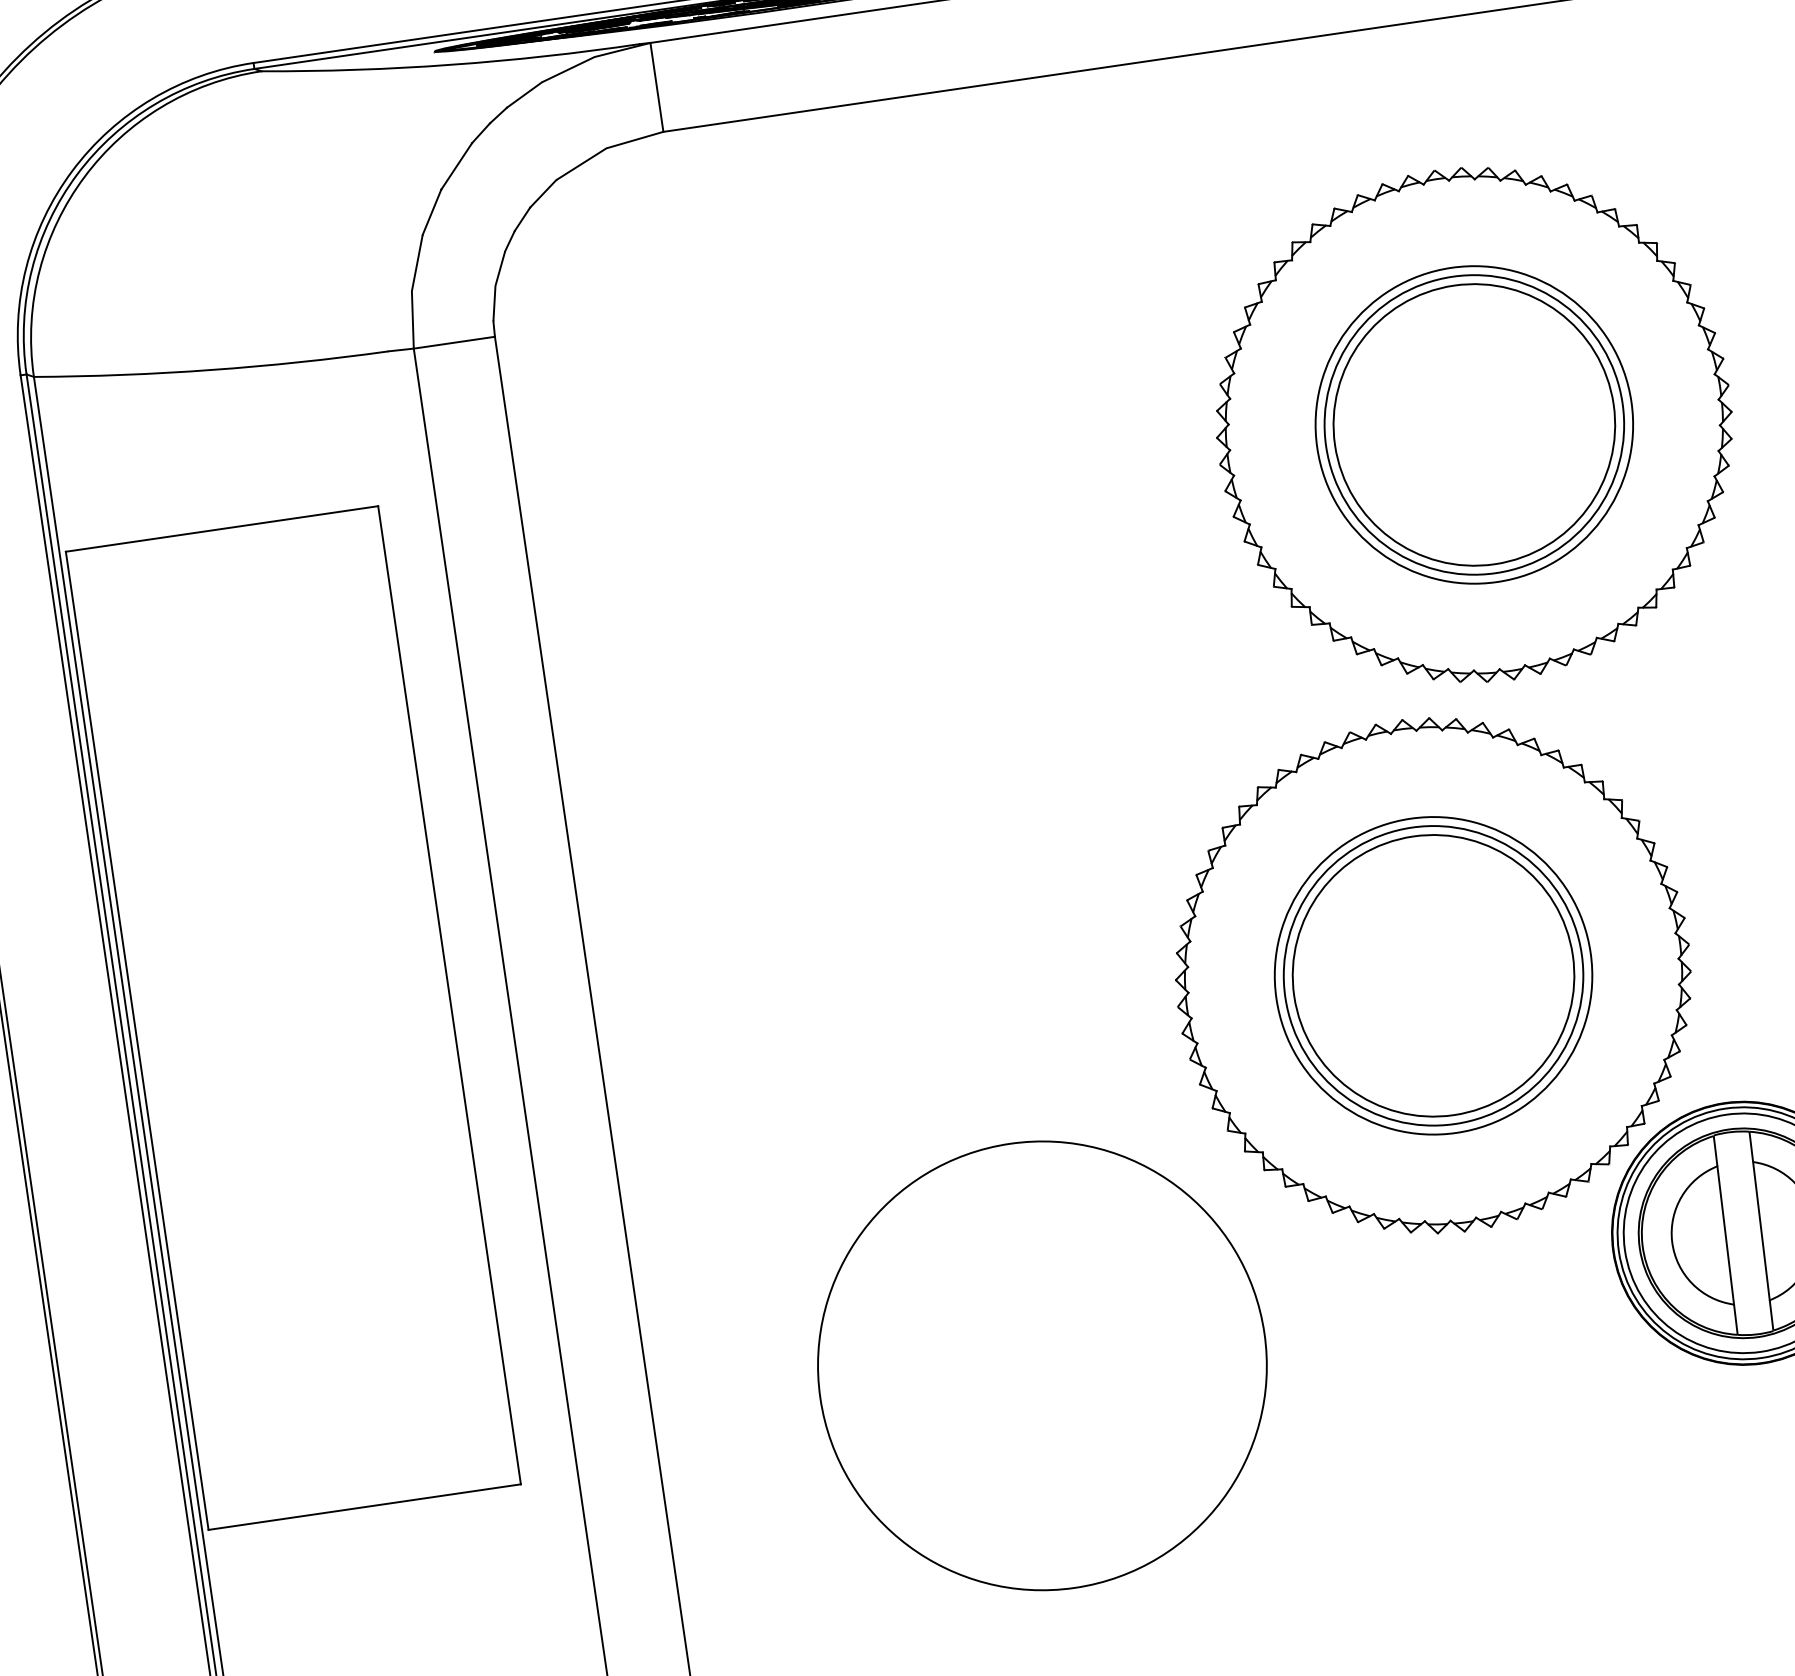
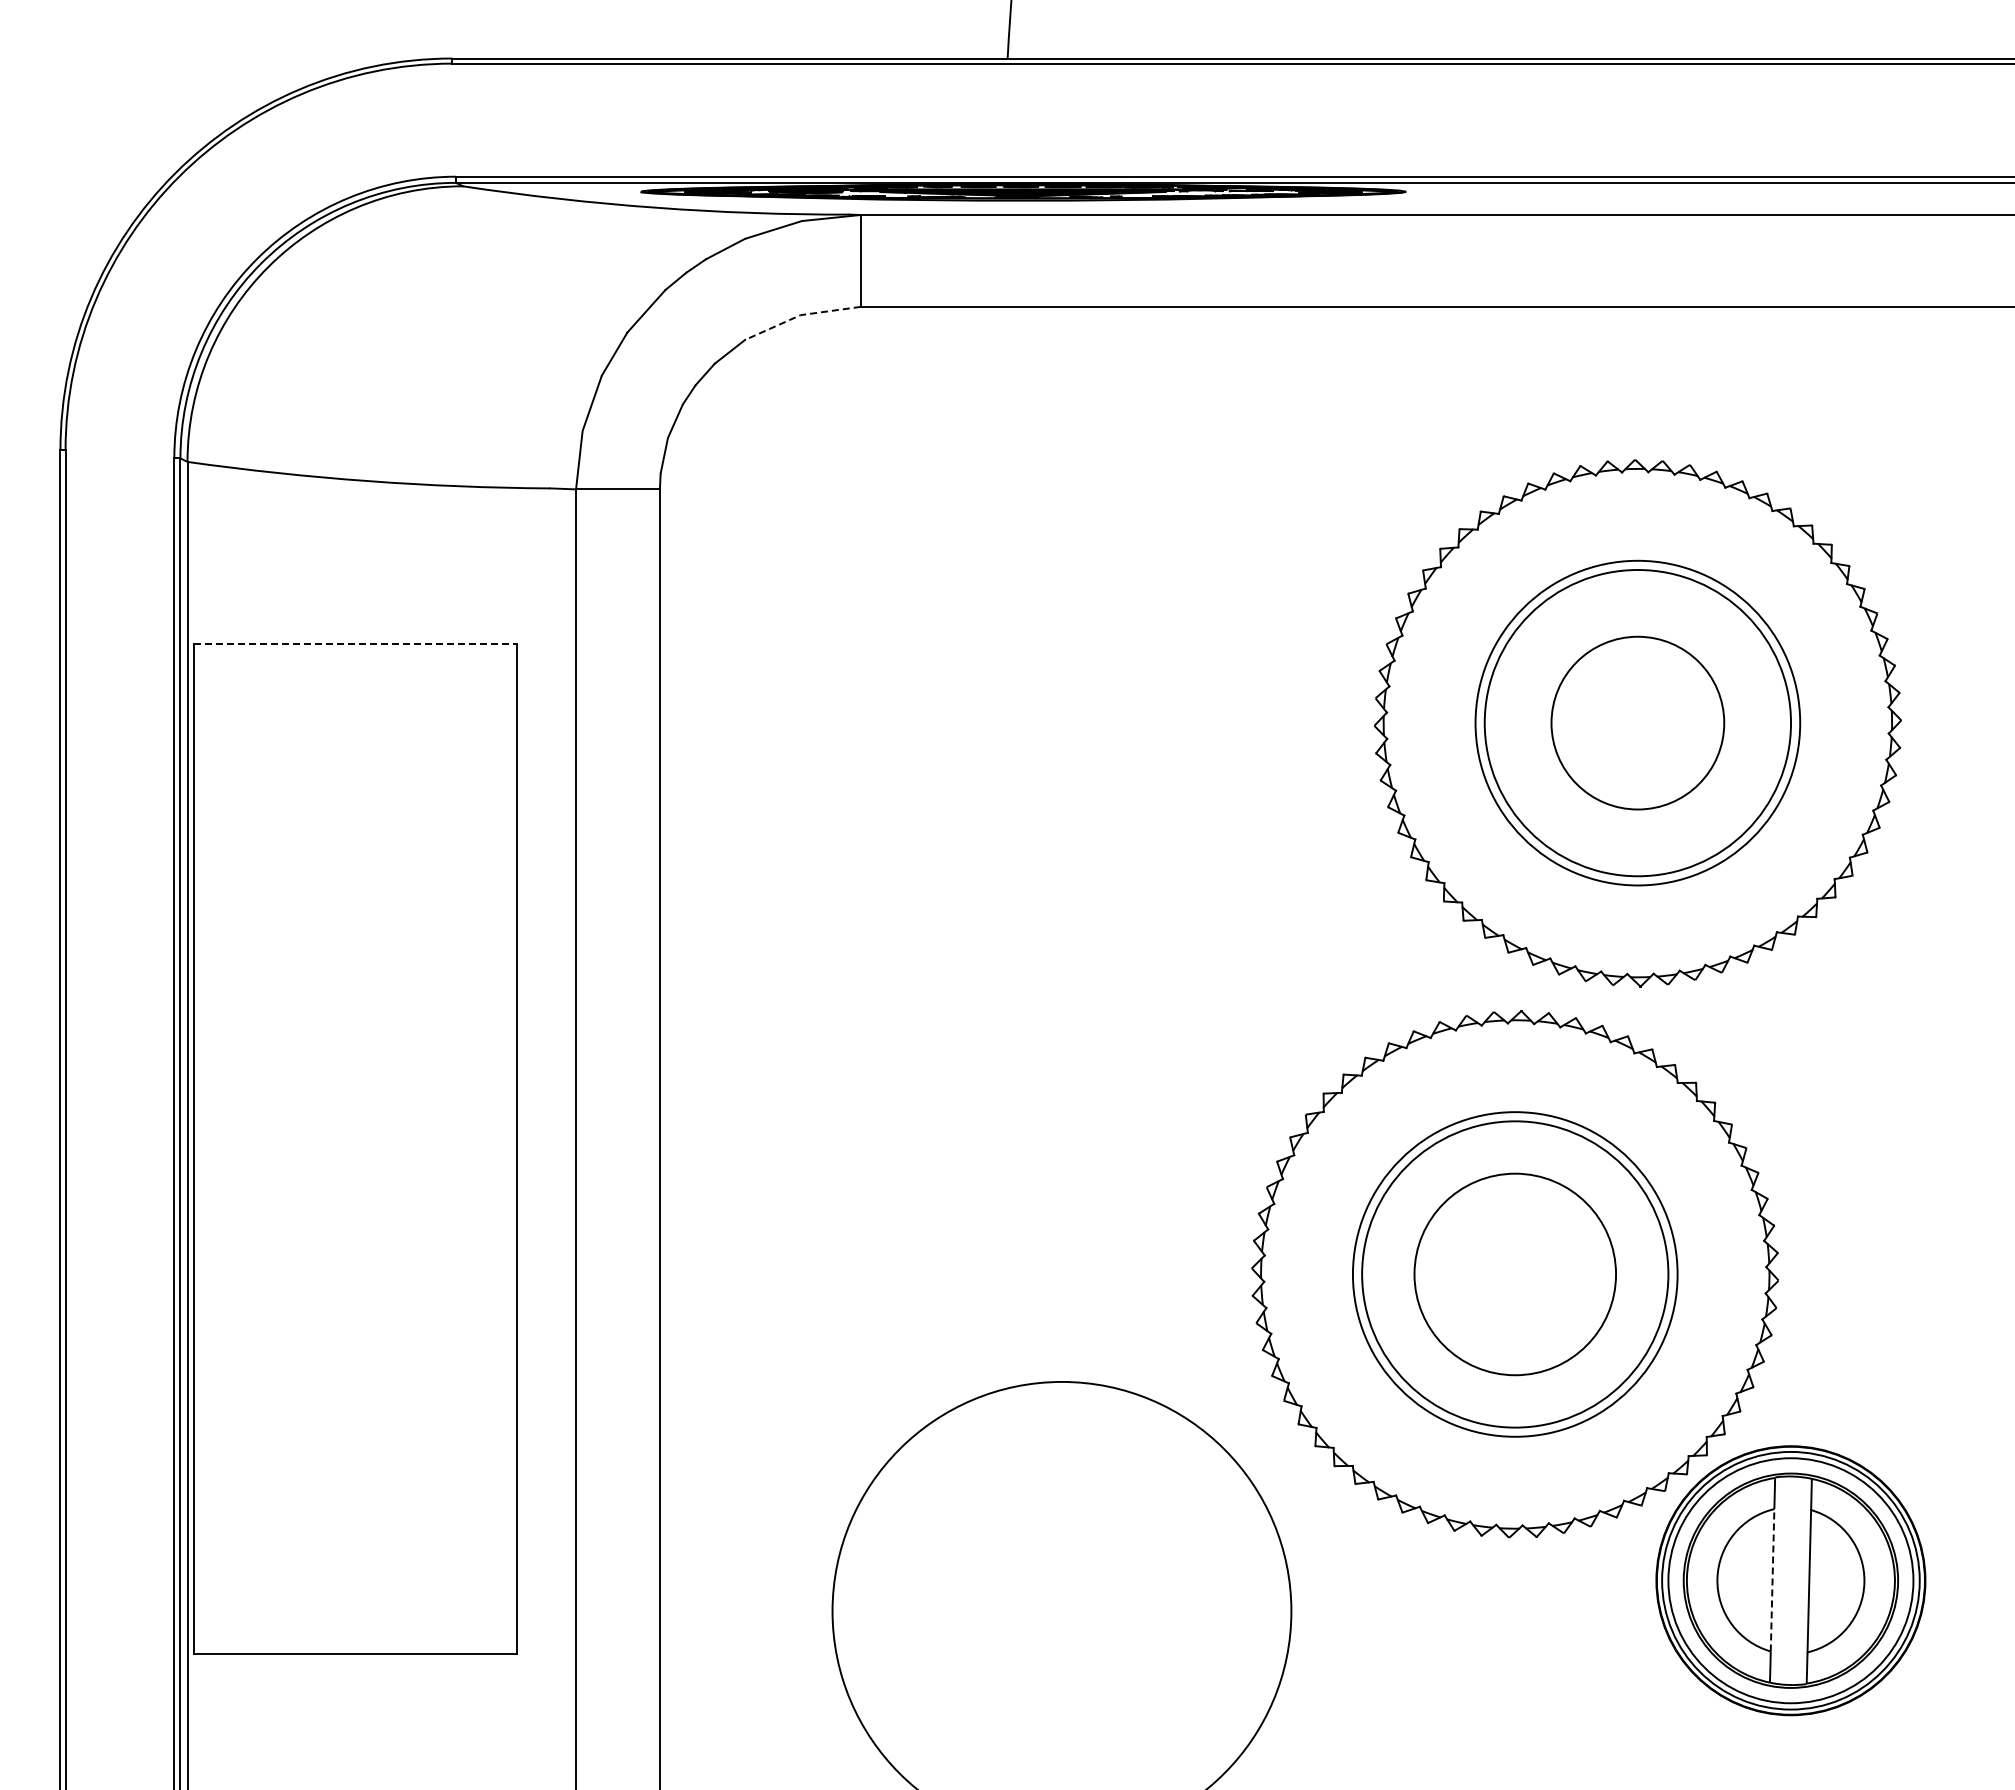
line: (606, 148) -> (800, 315), solid -> dashed
circle: (1474, 425) -> (1637, 723), size x0.6
line: (222, 528) -> (355, 643), solid -> dashed
circle: (1433, 975) -> (1515, 1274), size x0.7
line: (1725, 1234) -> (1772, 1579), solid -> dashed

